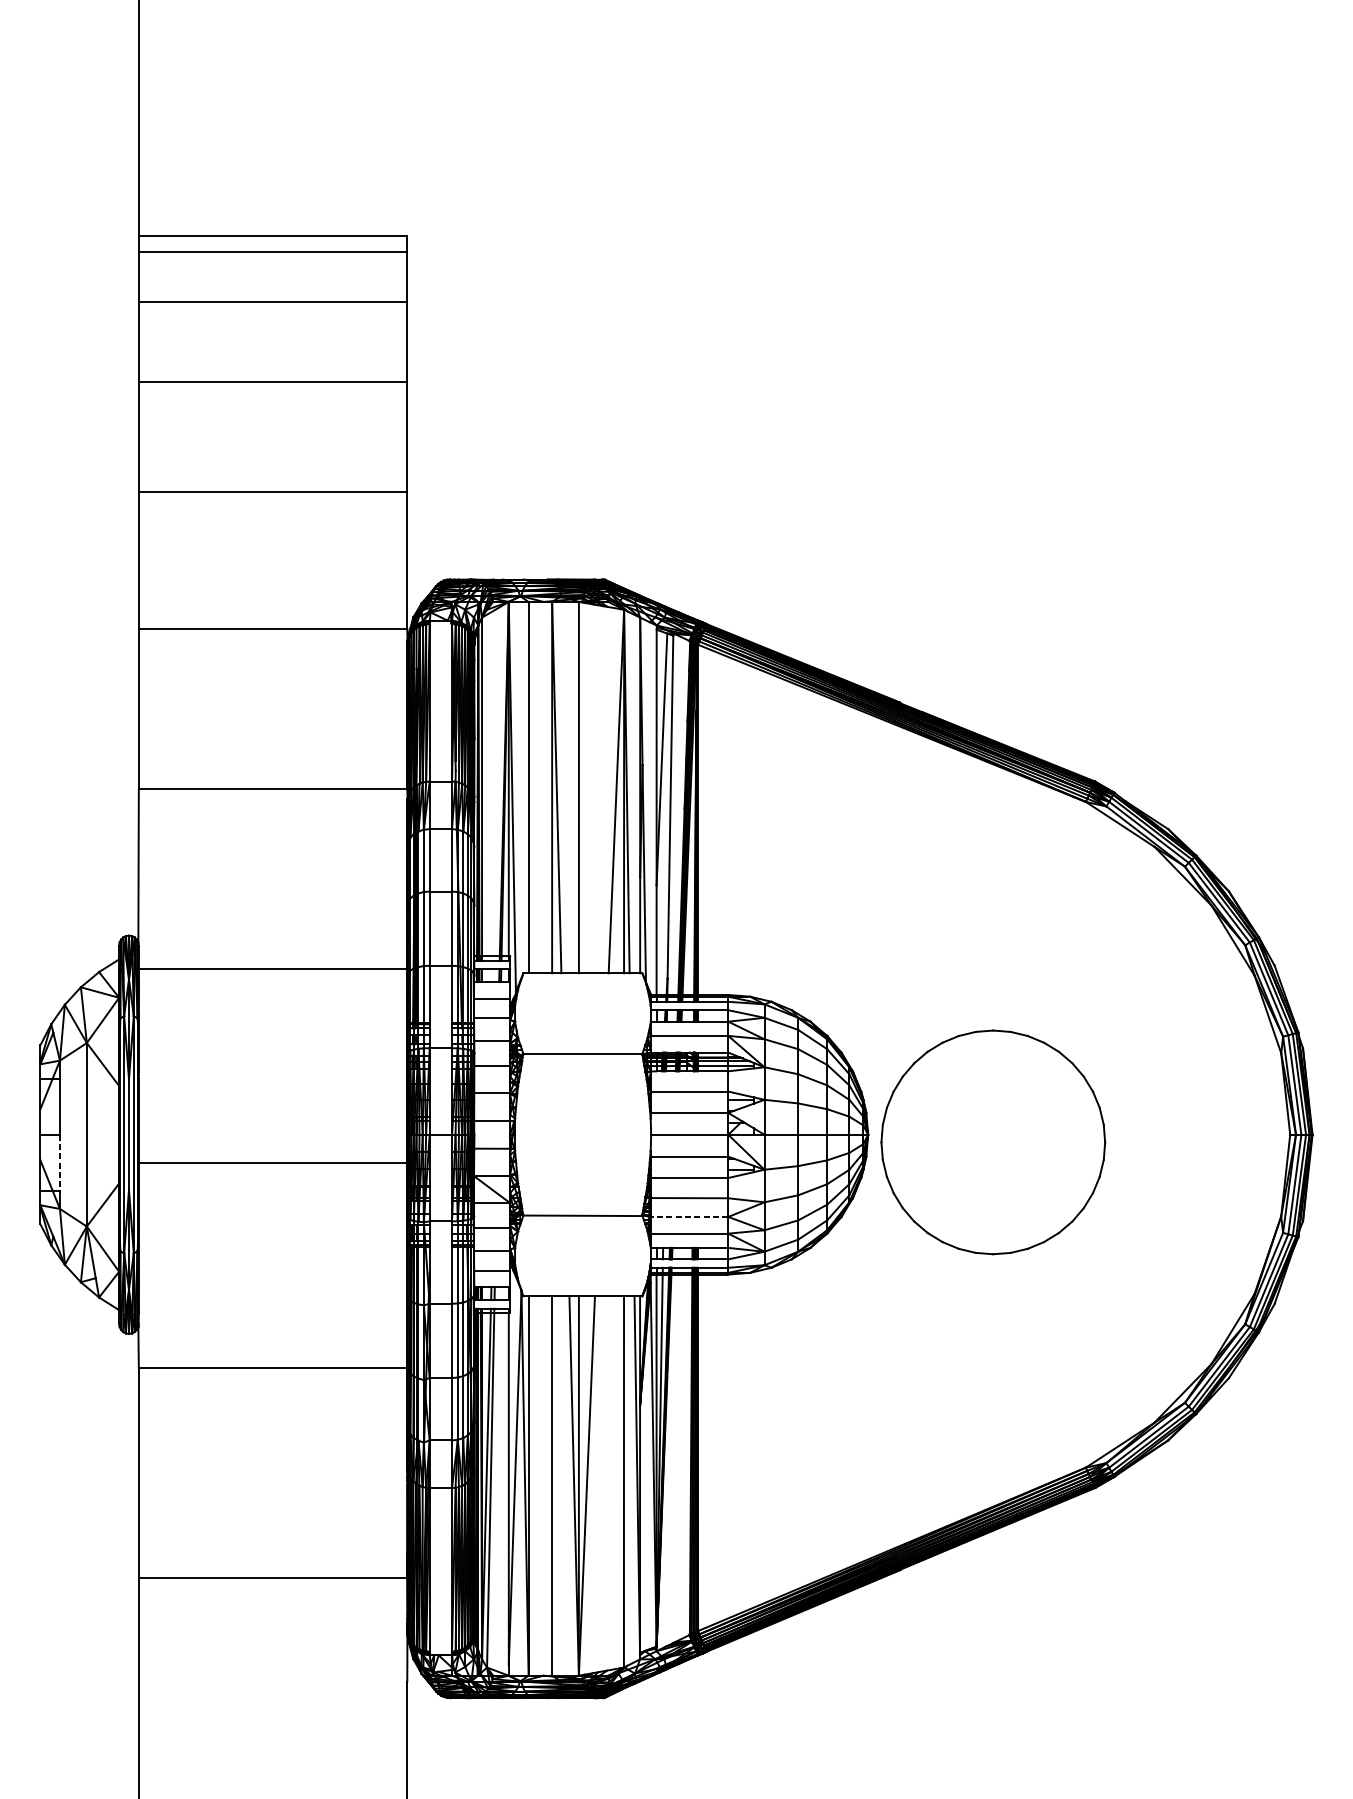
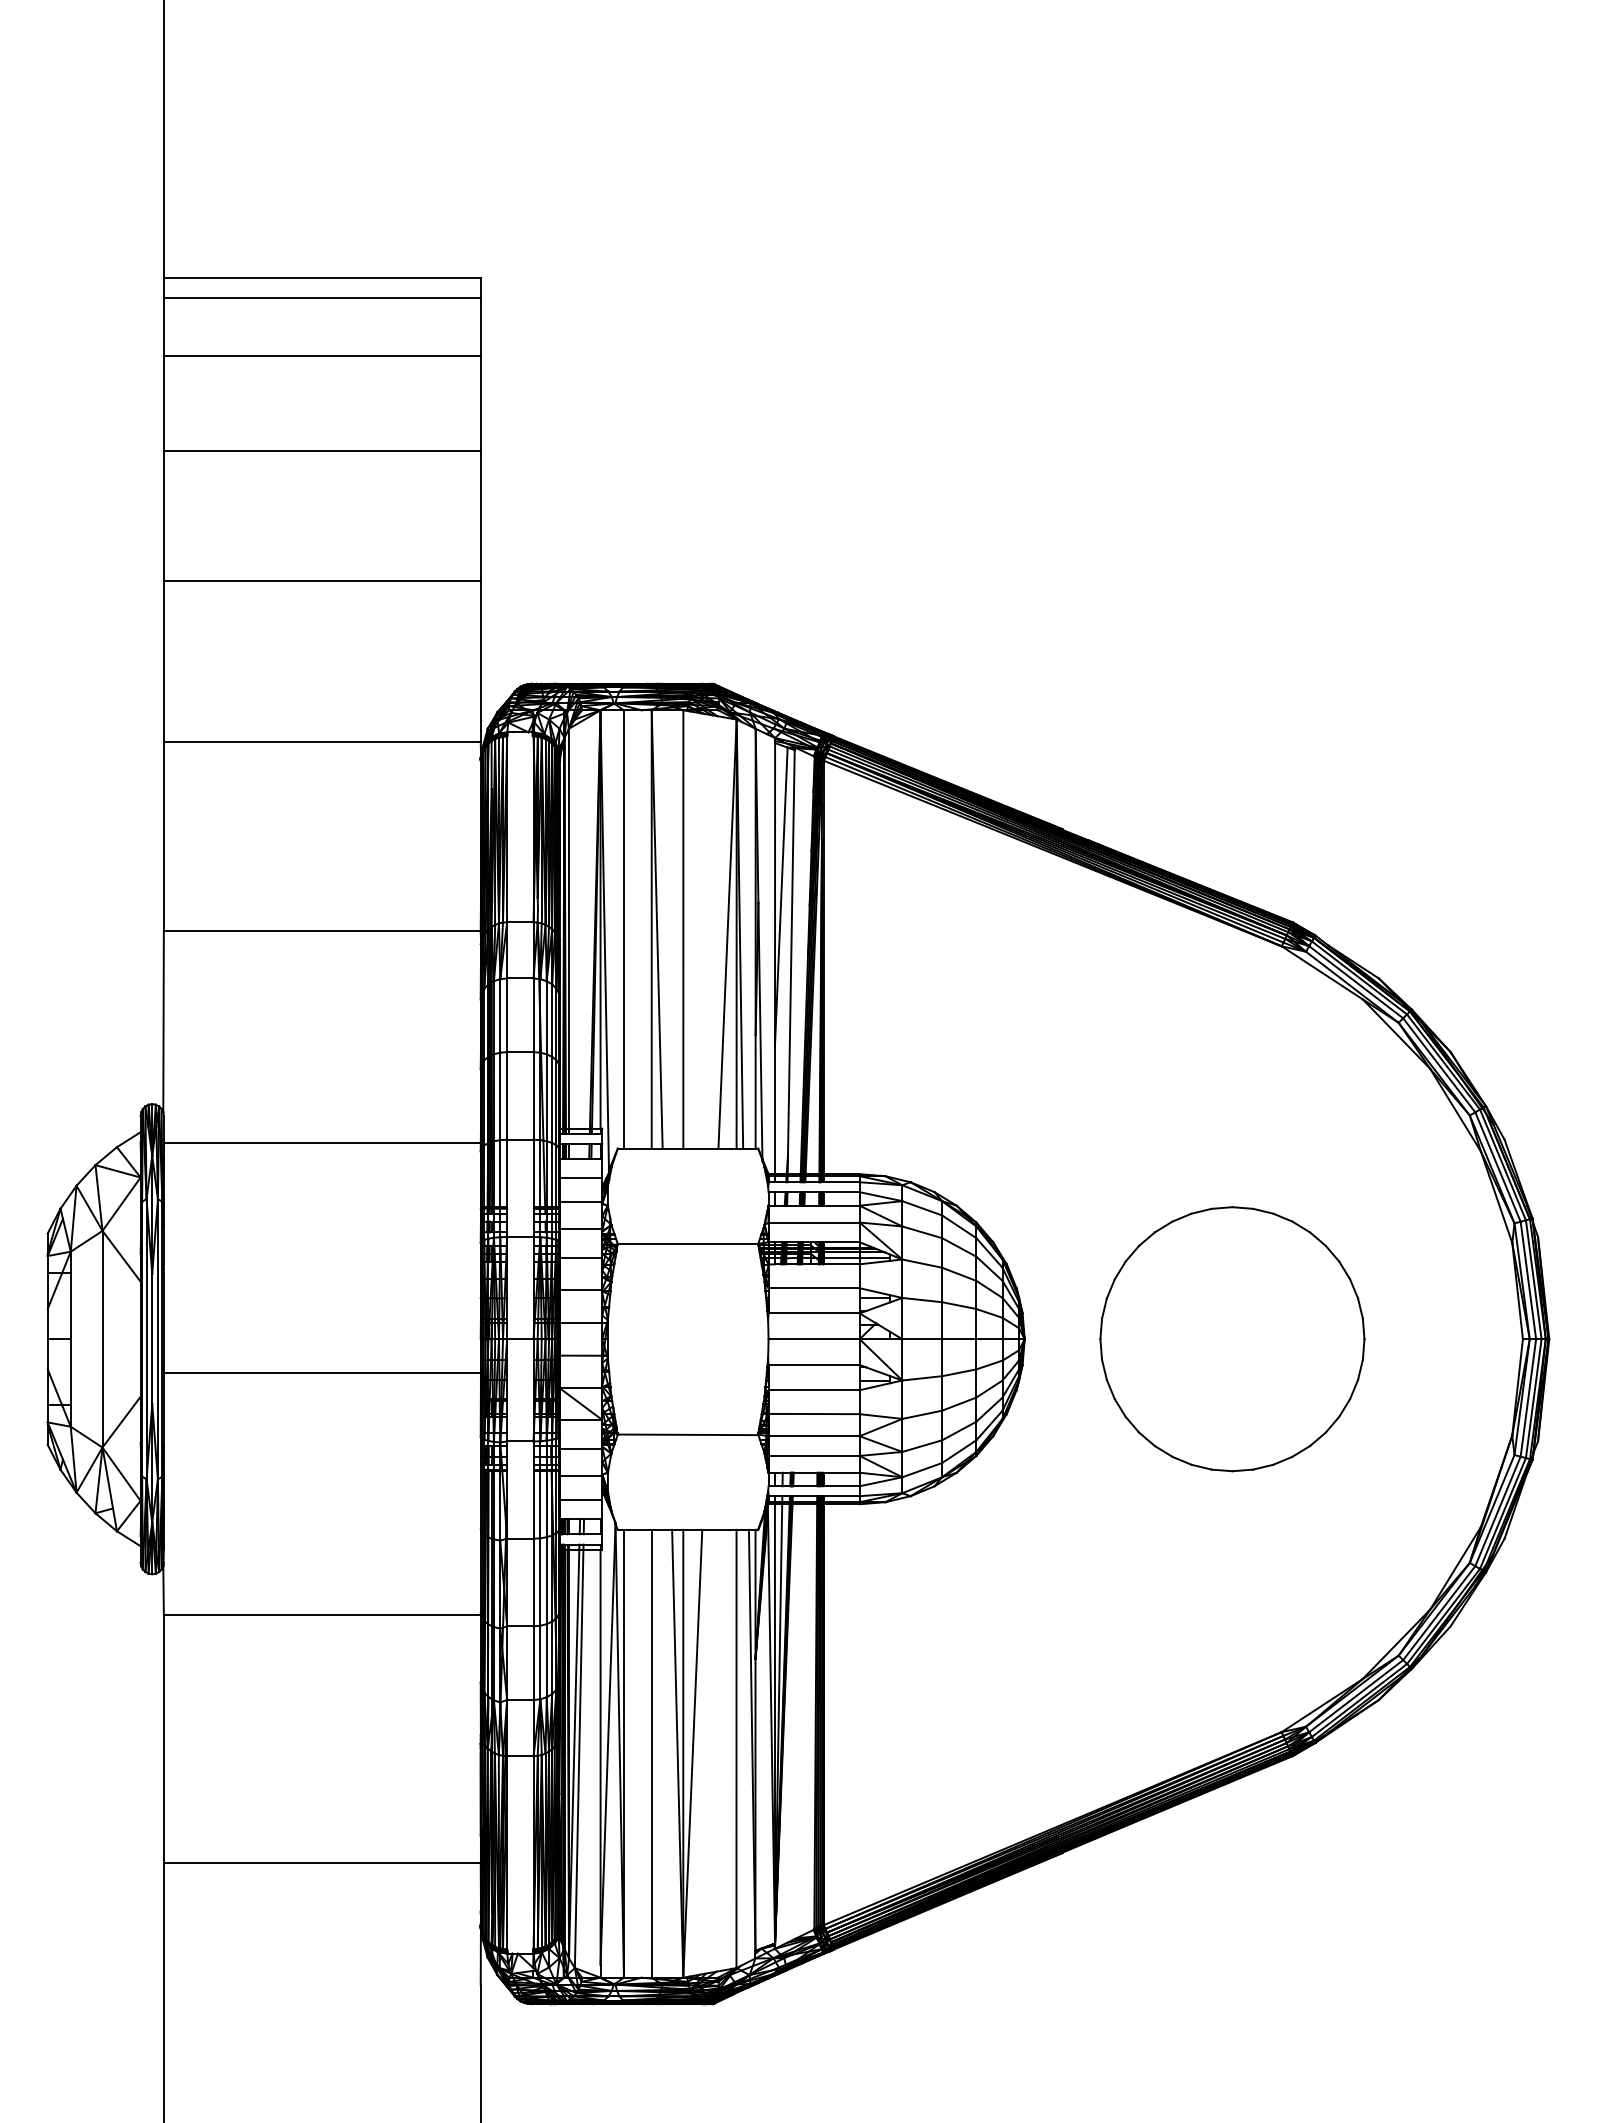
part: (993, 1142) -> (1232, 1339), moved
line: (59, 1162) -> (70, 1372), dashed -> solid
line: (690, 1217) -> (814, 1436), dashed -> solid

